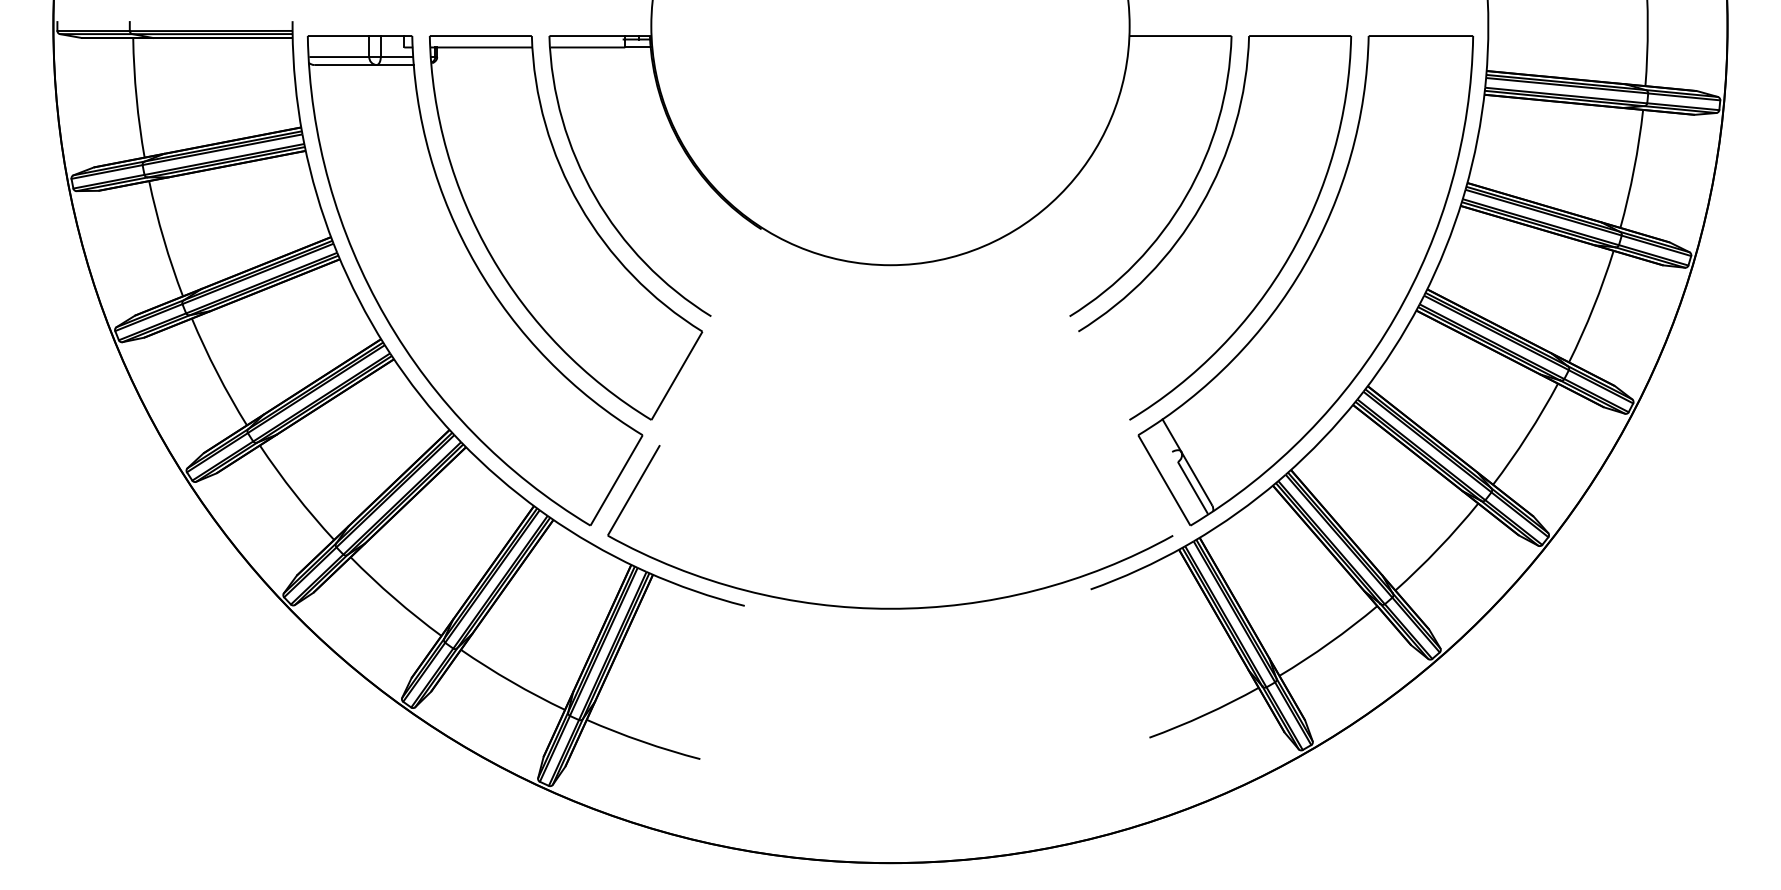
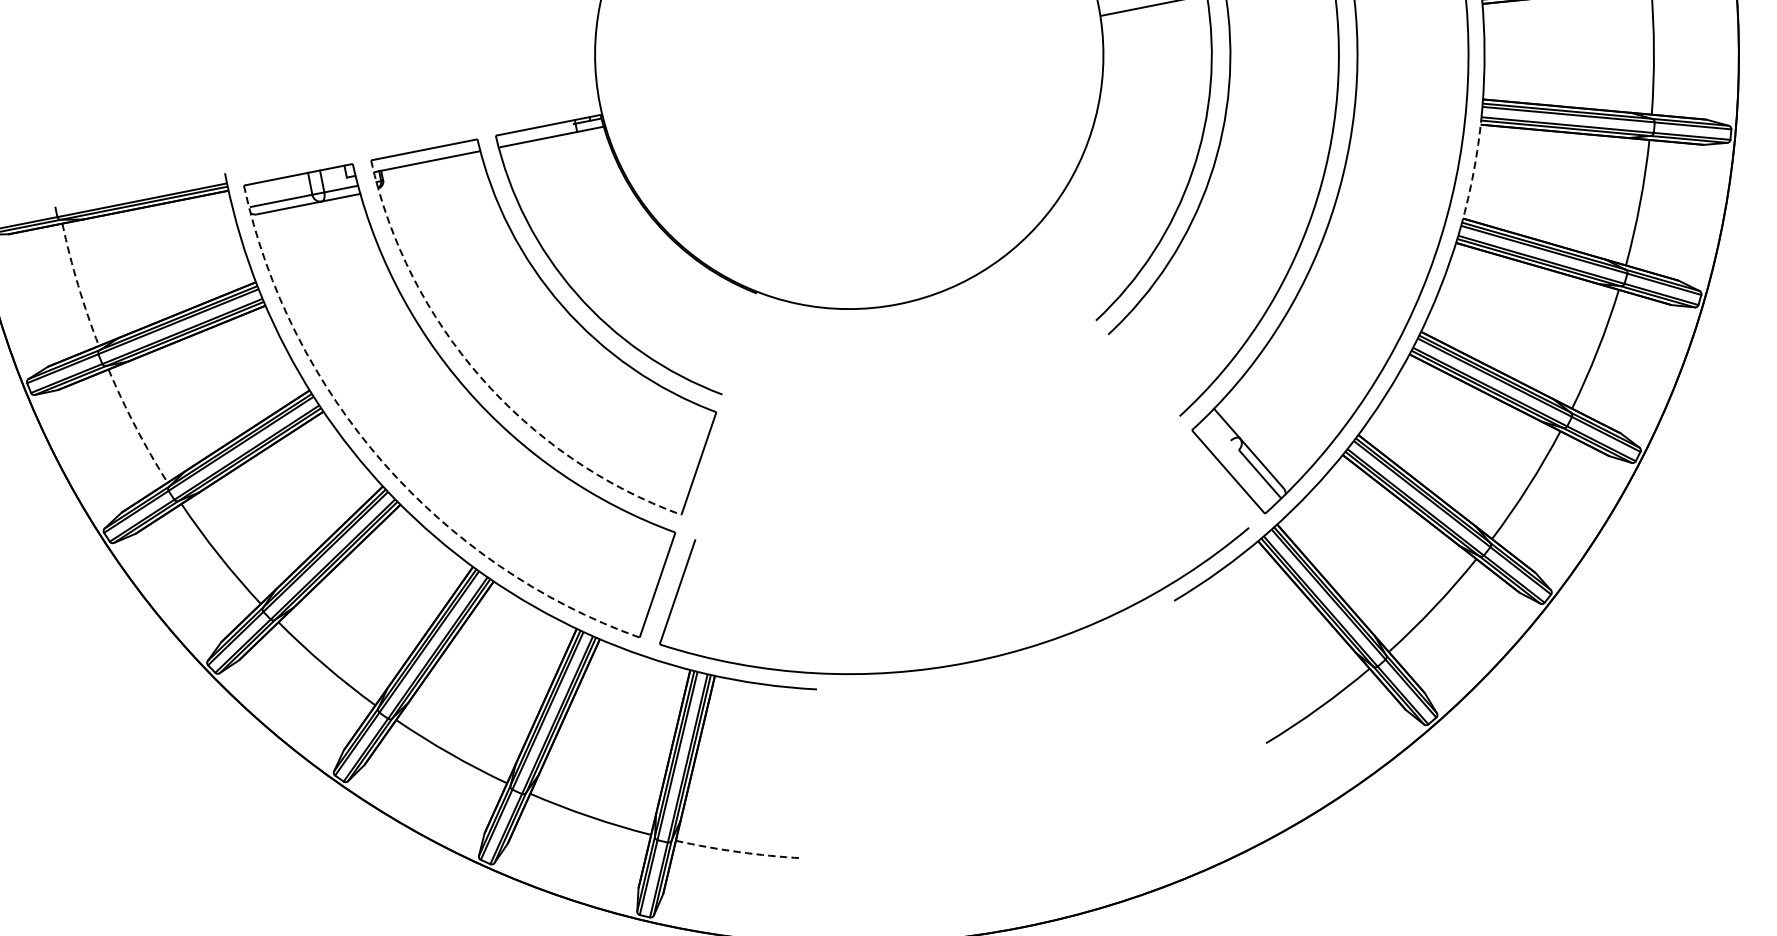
arc: (136, 98) -> (78, 286), solid -> dashed
arc: (163, 239) -> (135, 427), solid -> dashed
arc: (1445, 248) -> (1473, 172), solid -> dashed
arc: (491, 256) -> (480, 377), solid -> dashed
arc: (385, 317) -> (383, 462), solid -> dashed
arc: (642, 741) -> (738, 851), solid -> dashed

